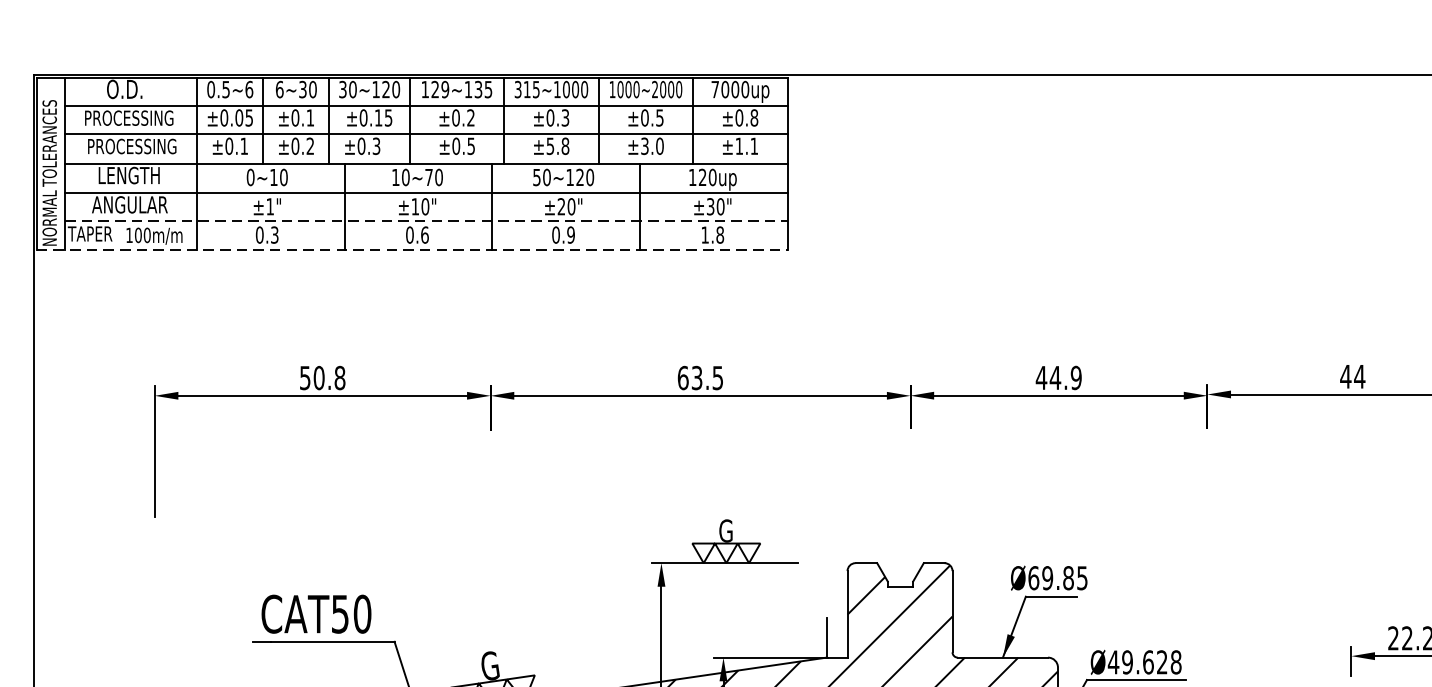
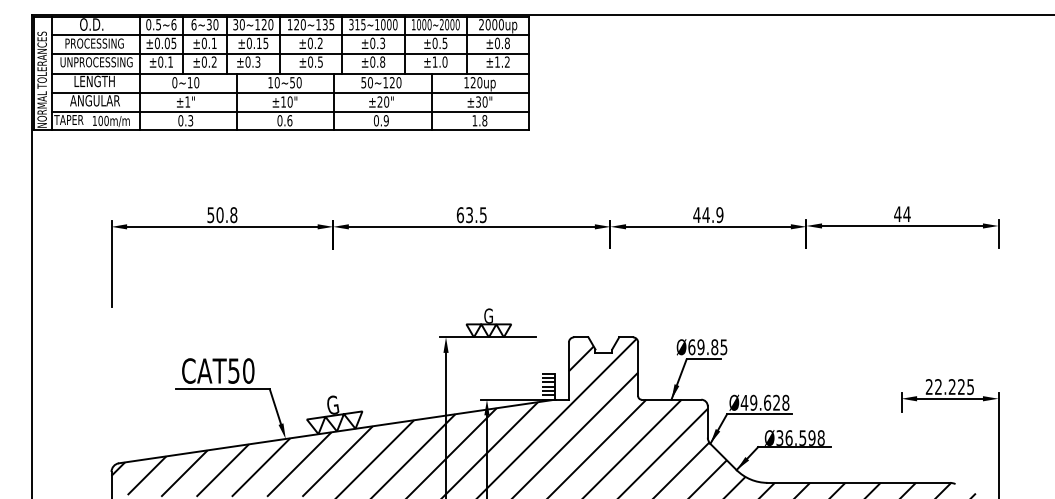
text: (444, 89) -> (302, 24), 129~135 -> 120~135
text: (715, 89) -> (481, 24), 7000up -> 2000up
text: (550, 145) -> (372, 61), ±5.8 -> ±0.8
text: (643, 145) -> (434, 61), ±3.0 -> ±1.0
text: (754, 145) -> (507, 61), ±1.1 -> ±1.2
text: (132, 146) -> (96, 62), PROCESSING -> UNPROCESSING
text: (428, 177) -> (292, 82), 10~70 -> 10~50
line: (425, 221) -> (290, 111), dashed -> solid
line: (412, 249) -> (281, 130), dashed -> solid
hatch: (816, 637) -> (548, 386), added

